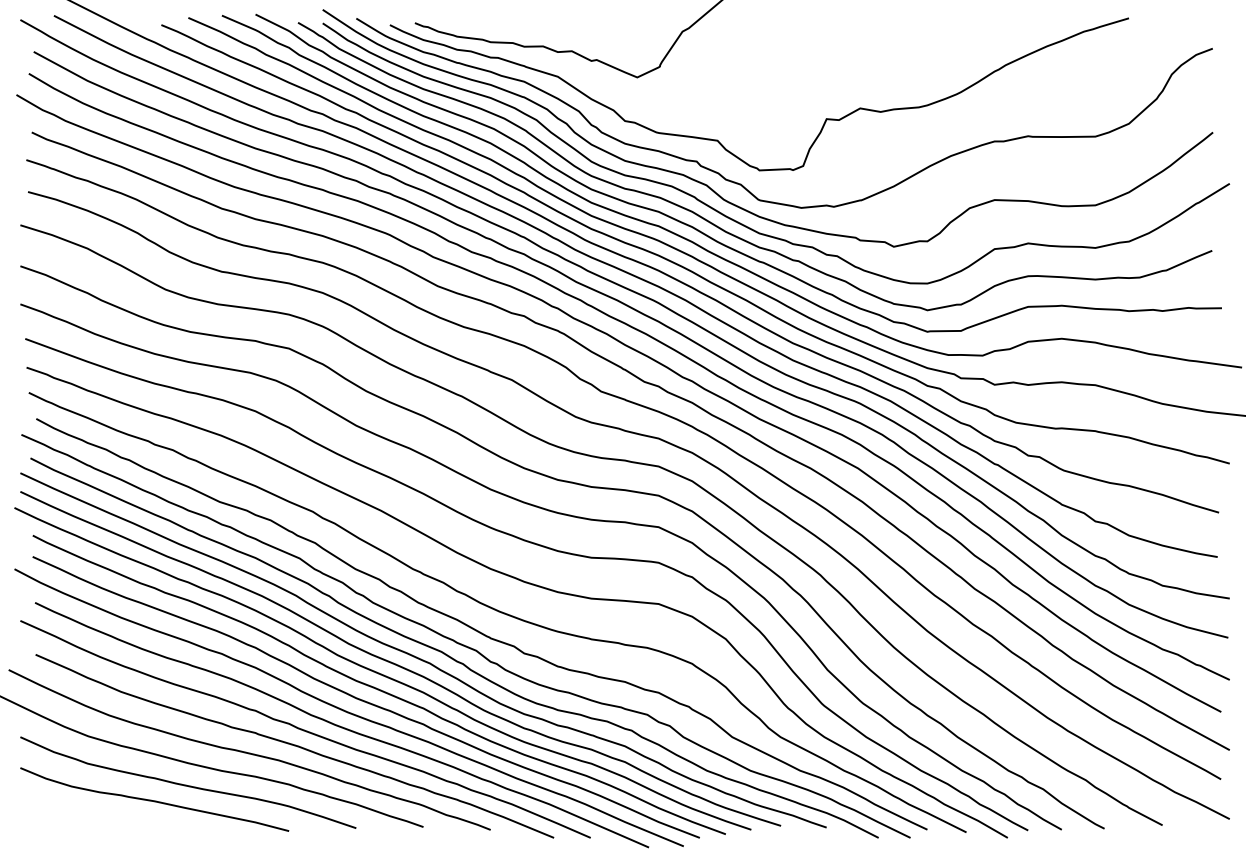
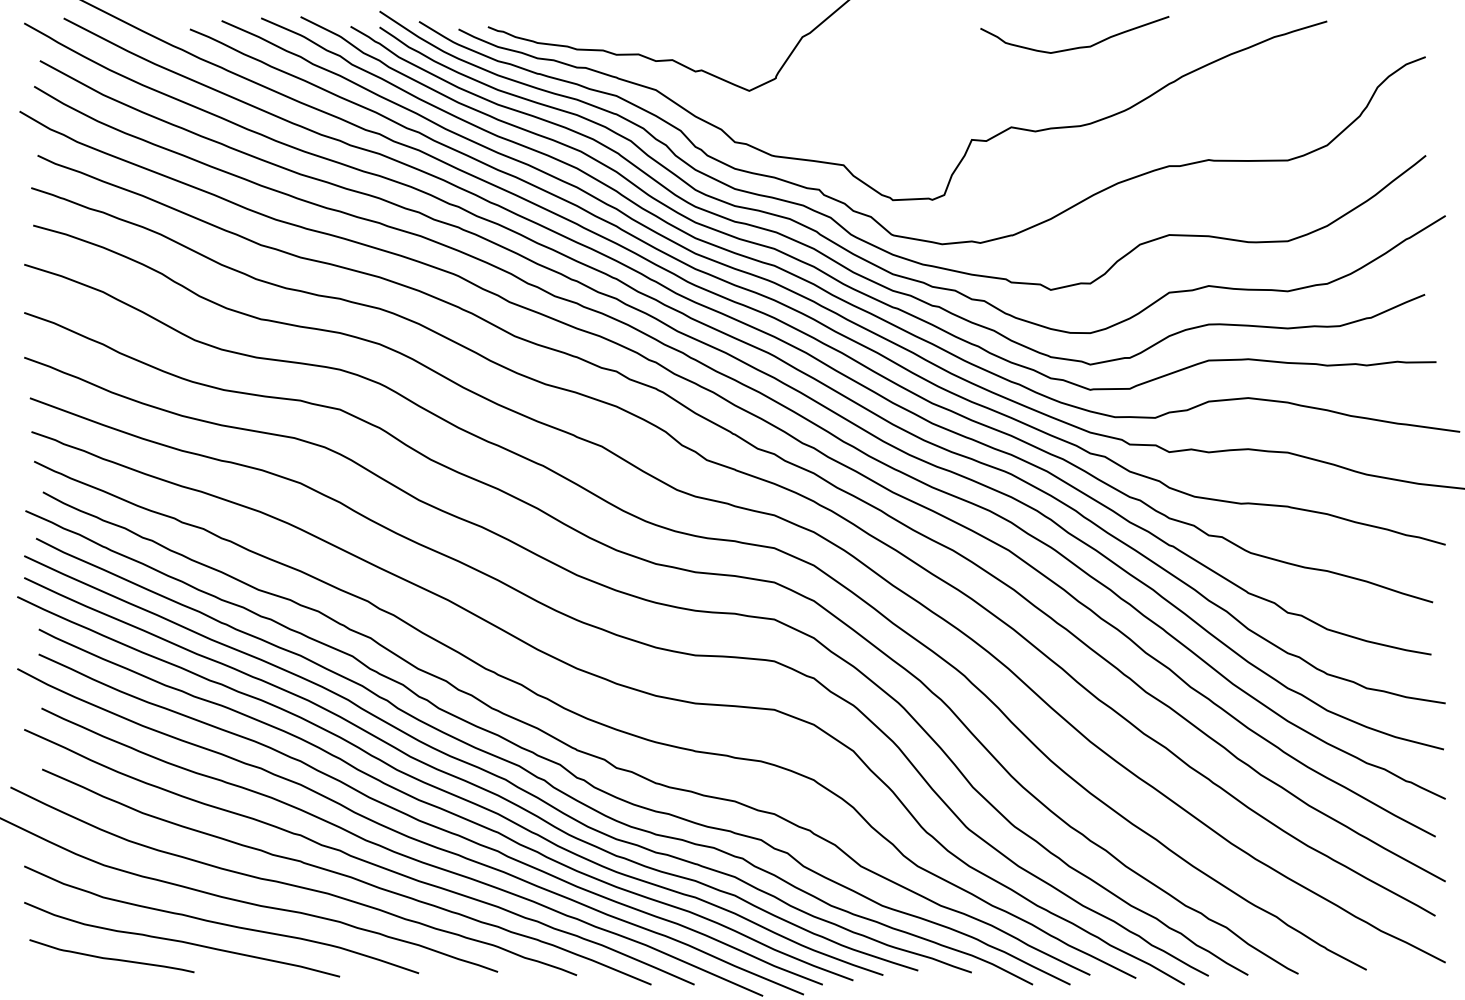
curve: (918, 39) -> (1079, 46), added
curve: (94, 815) -> (111, 958), added

